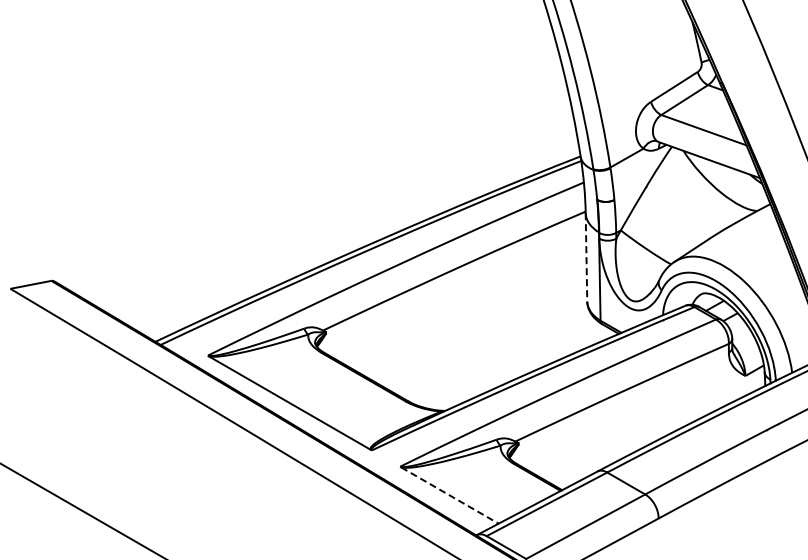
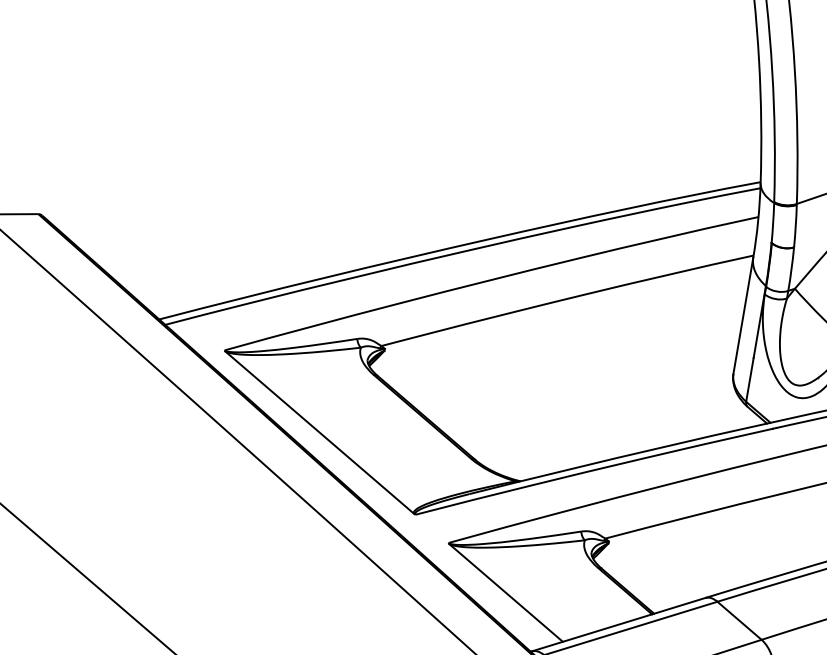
line: (586, 257) -> (743, 315), dashed -> solid
line: (450, 495) -> (506, 593), dashed -> solid

